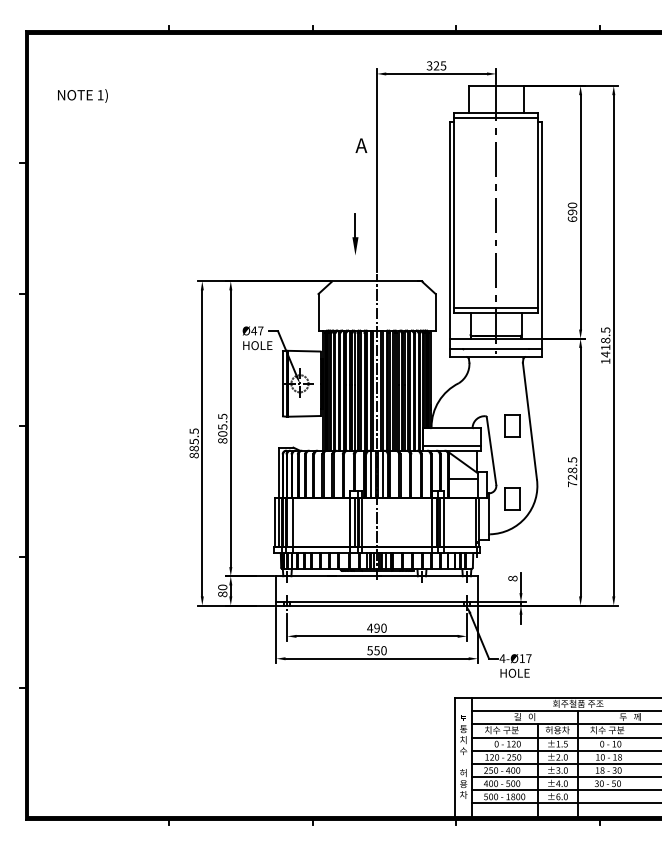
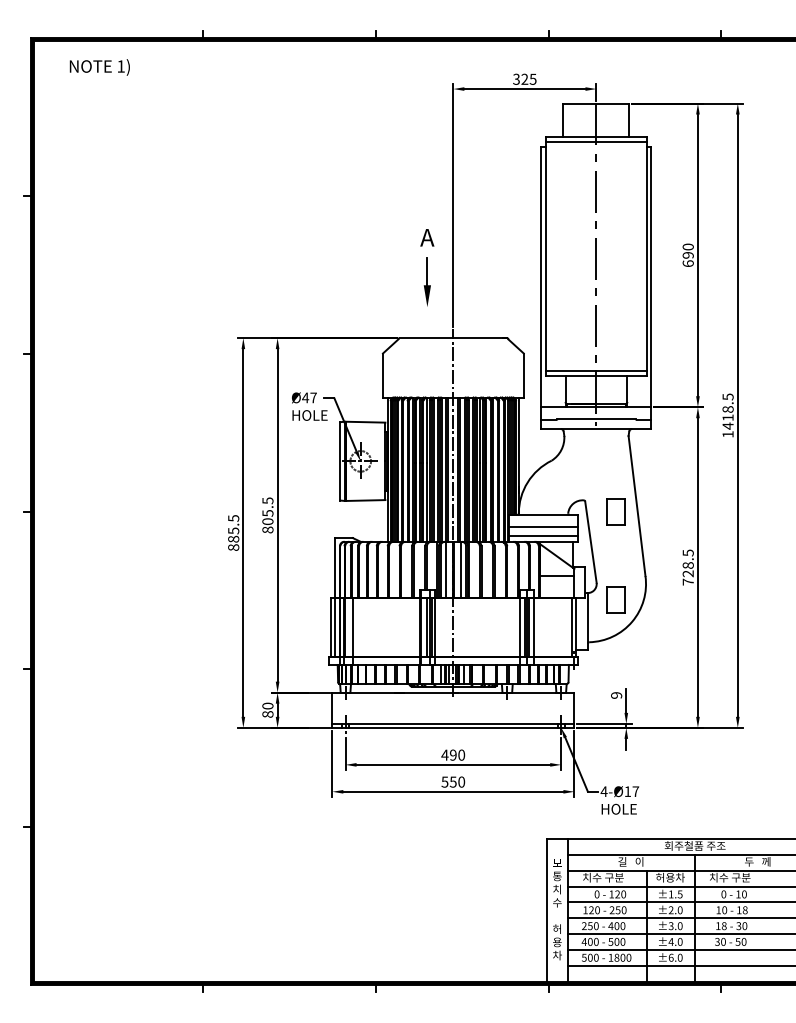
text: (82, 95) -> (99, 66), moved
text: (361, 145) -> (427, 237), moved
line: (452, 438) -> (544, 527), added
text: (512, 578) -> (616, 695), 8 -> 9

